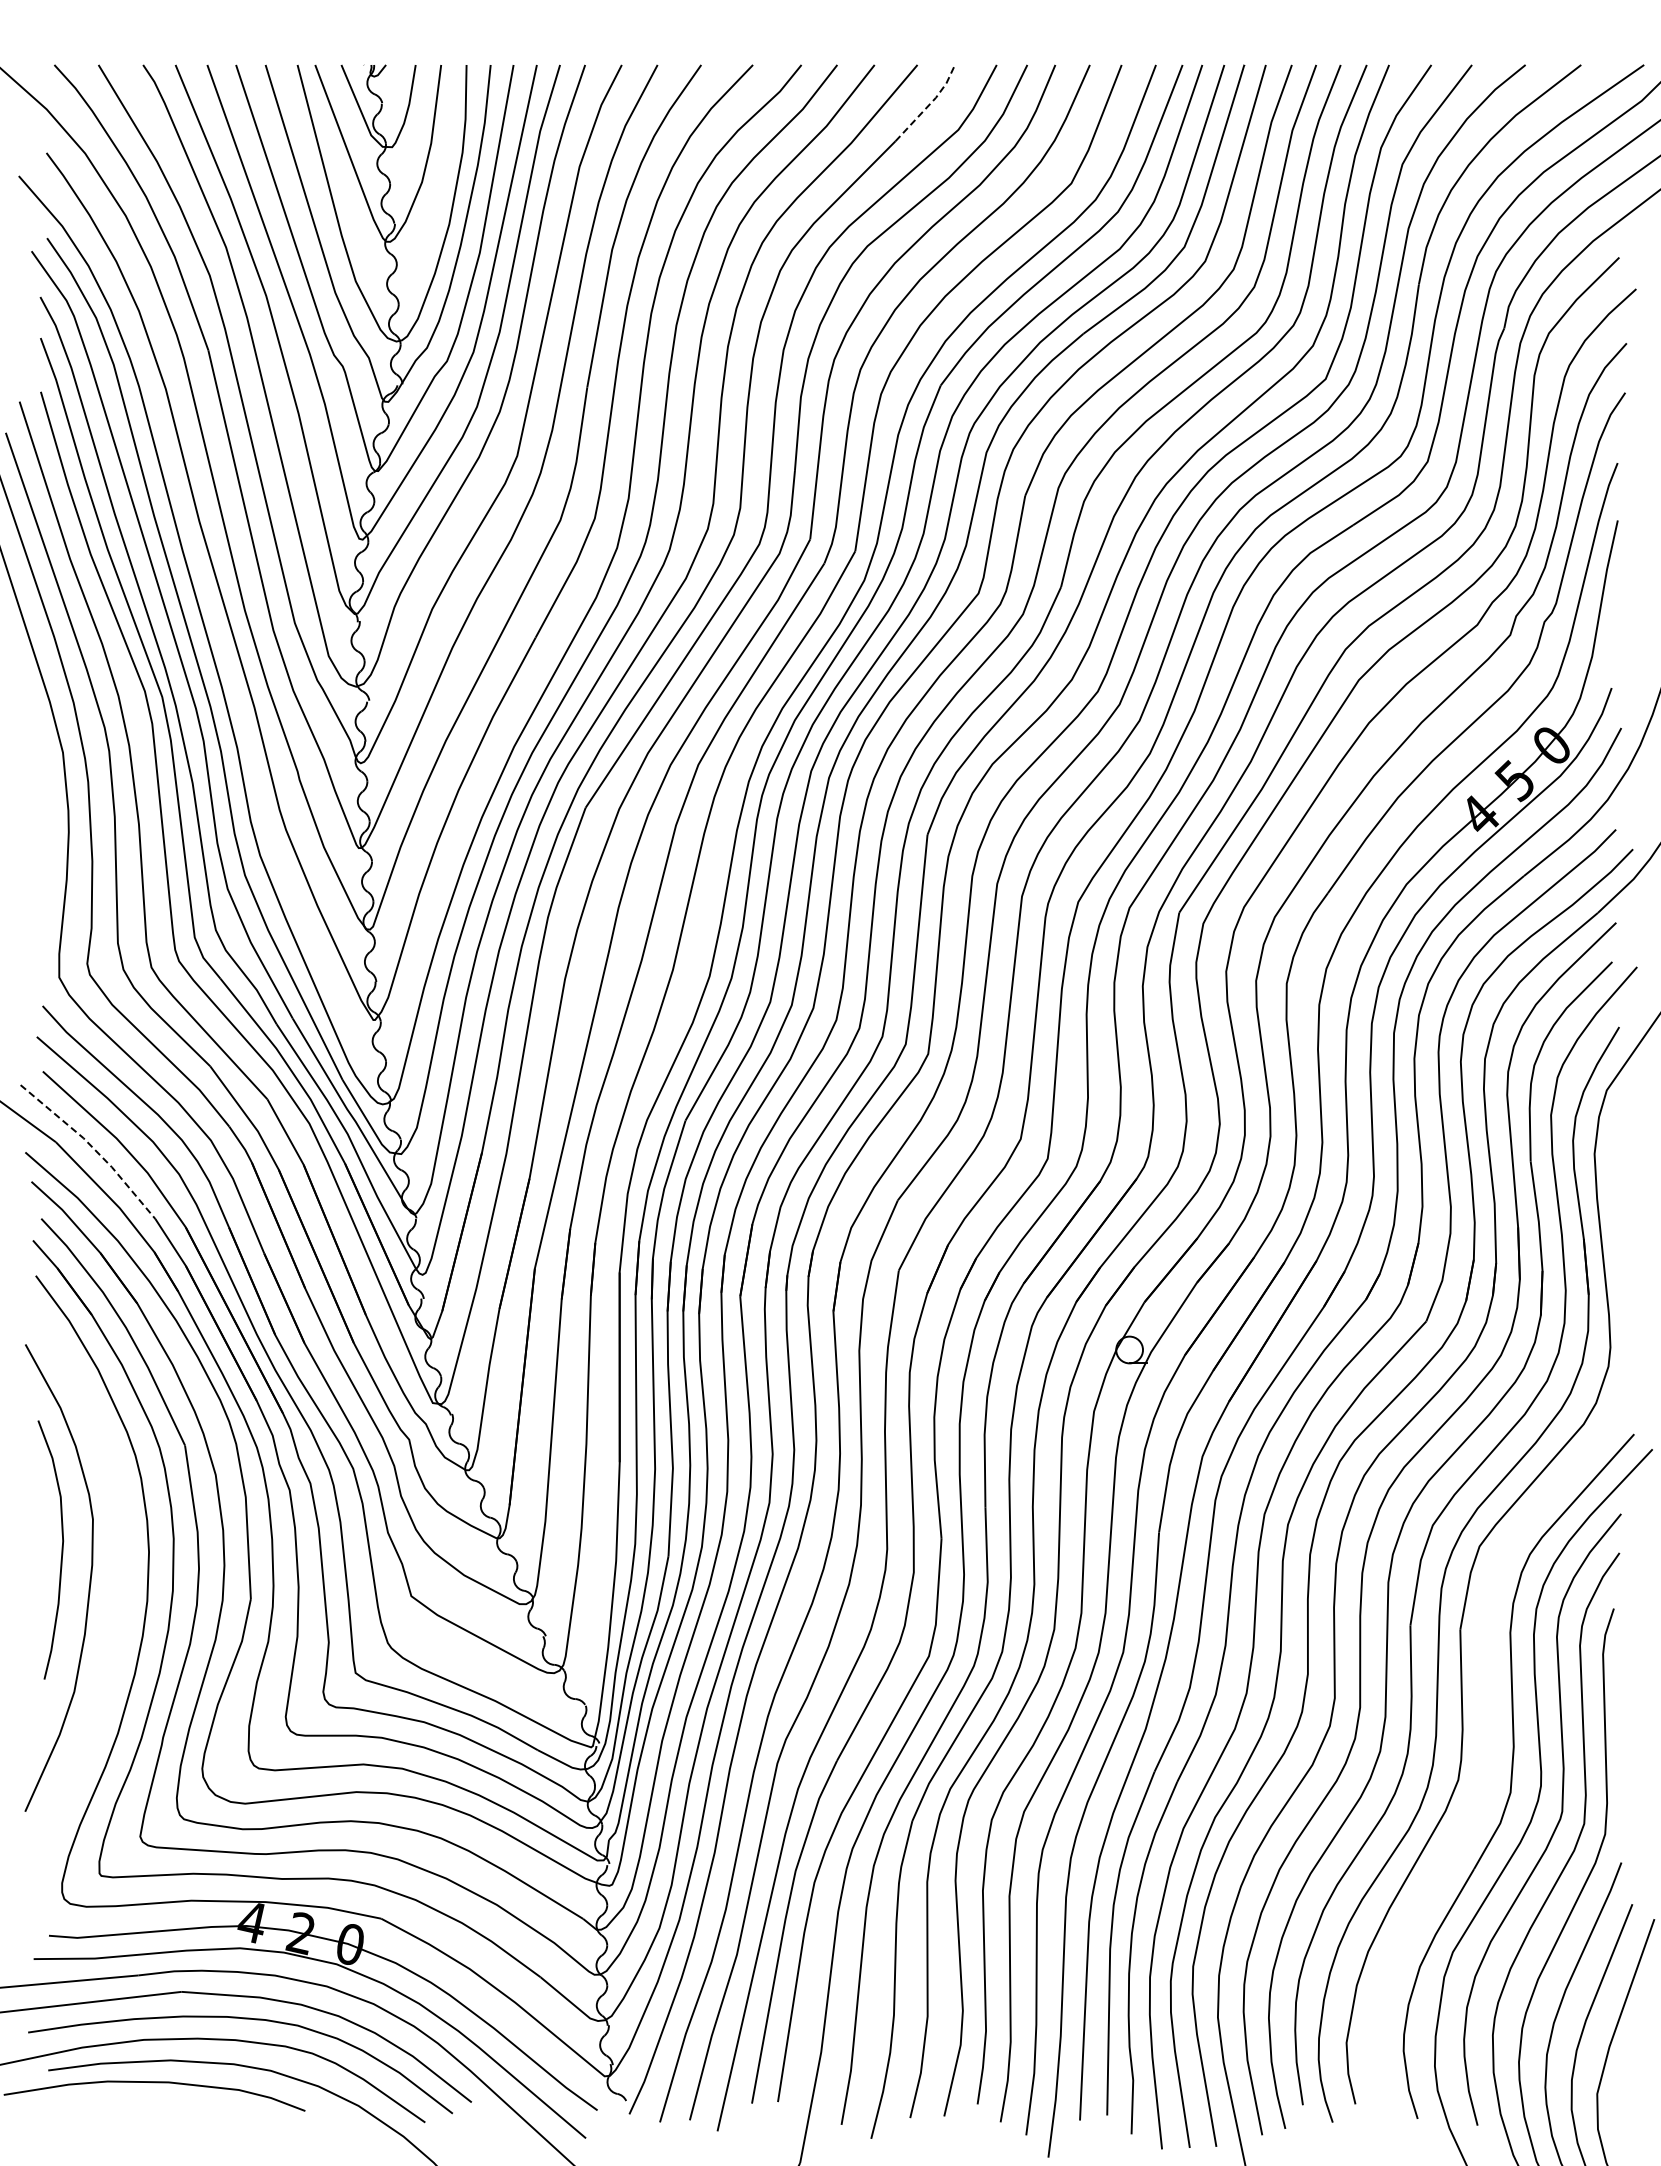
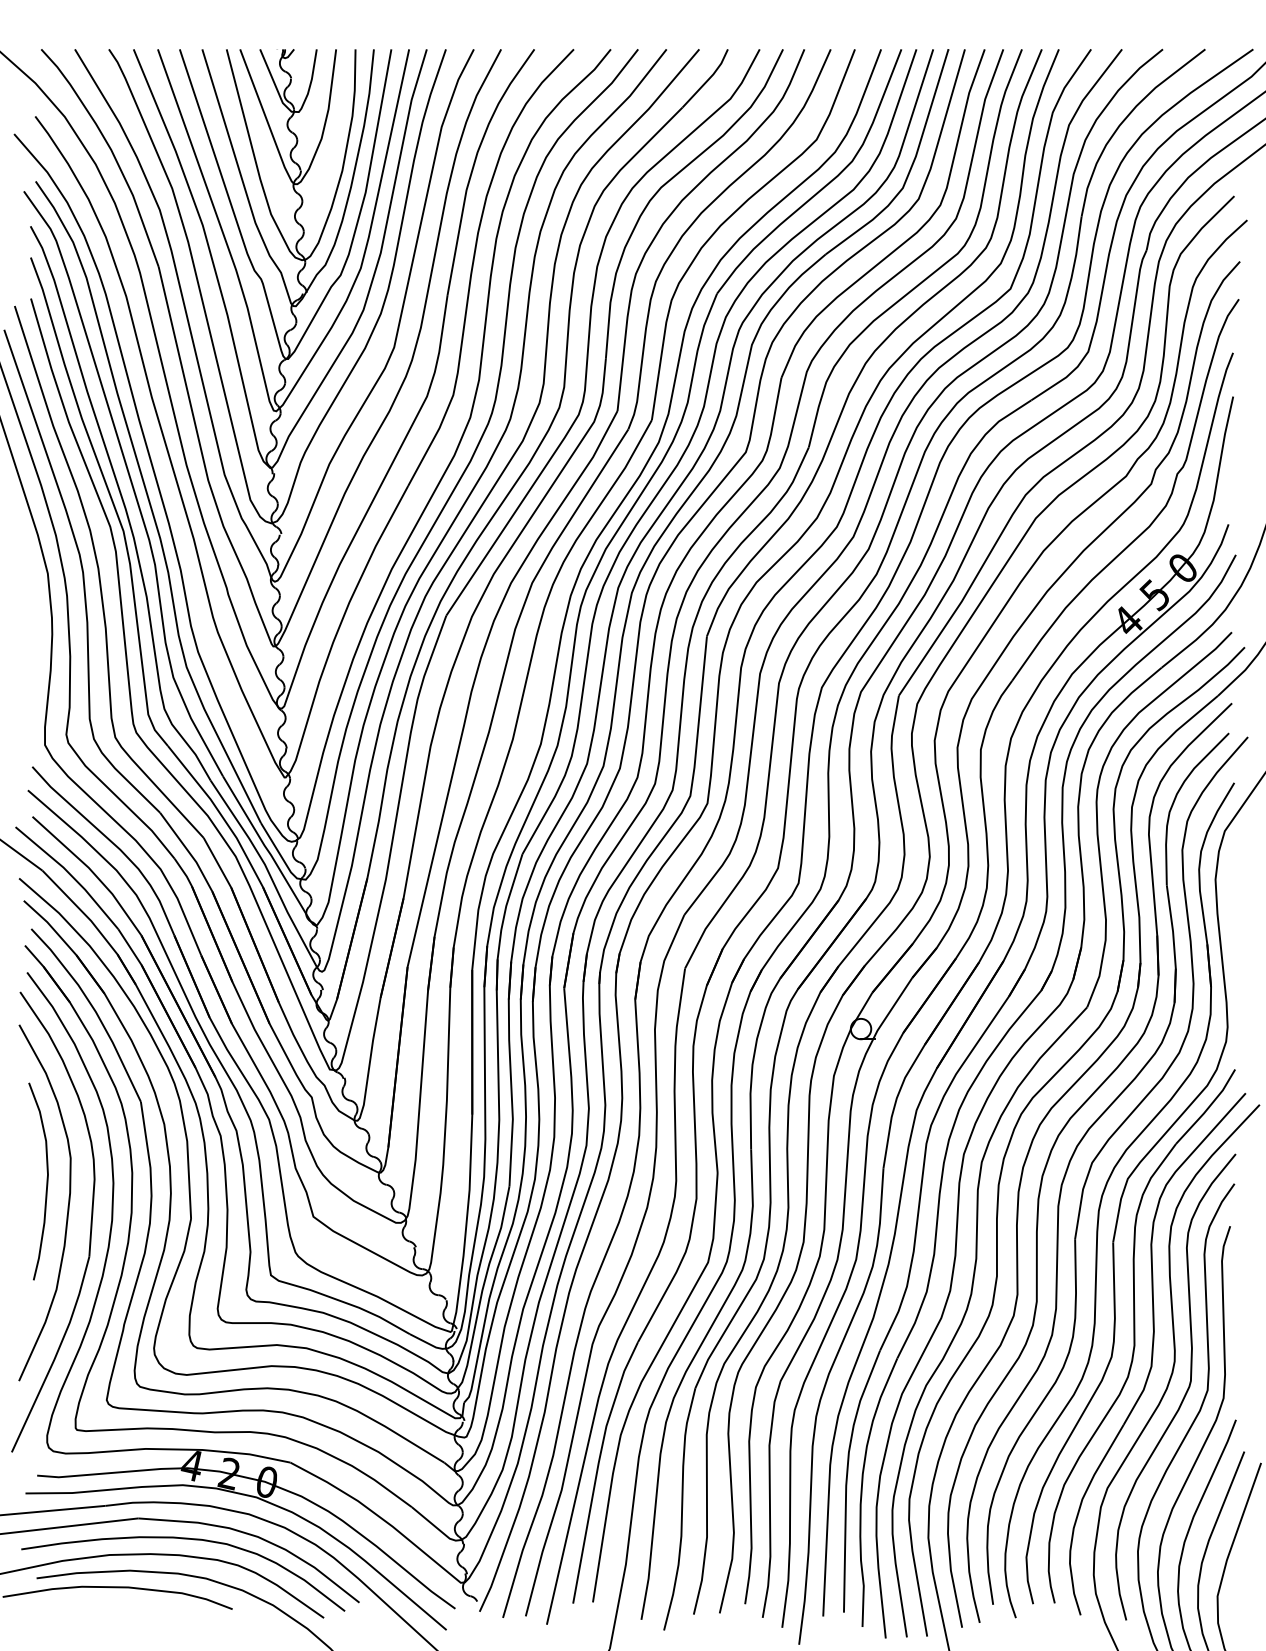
line: (929, 104) -> (708, 79), dashed -> solid
line: (92, 1147) -> (70, 874), dashed -> solid
part: (119, 1603) -> (90, 1222), added
part: (1489, 1752) -> (1135, 1335), added

